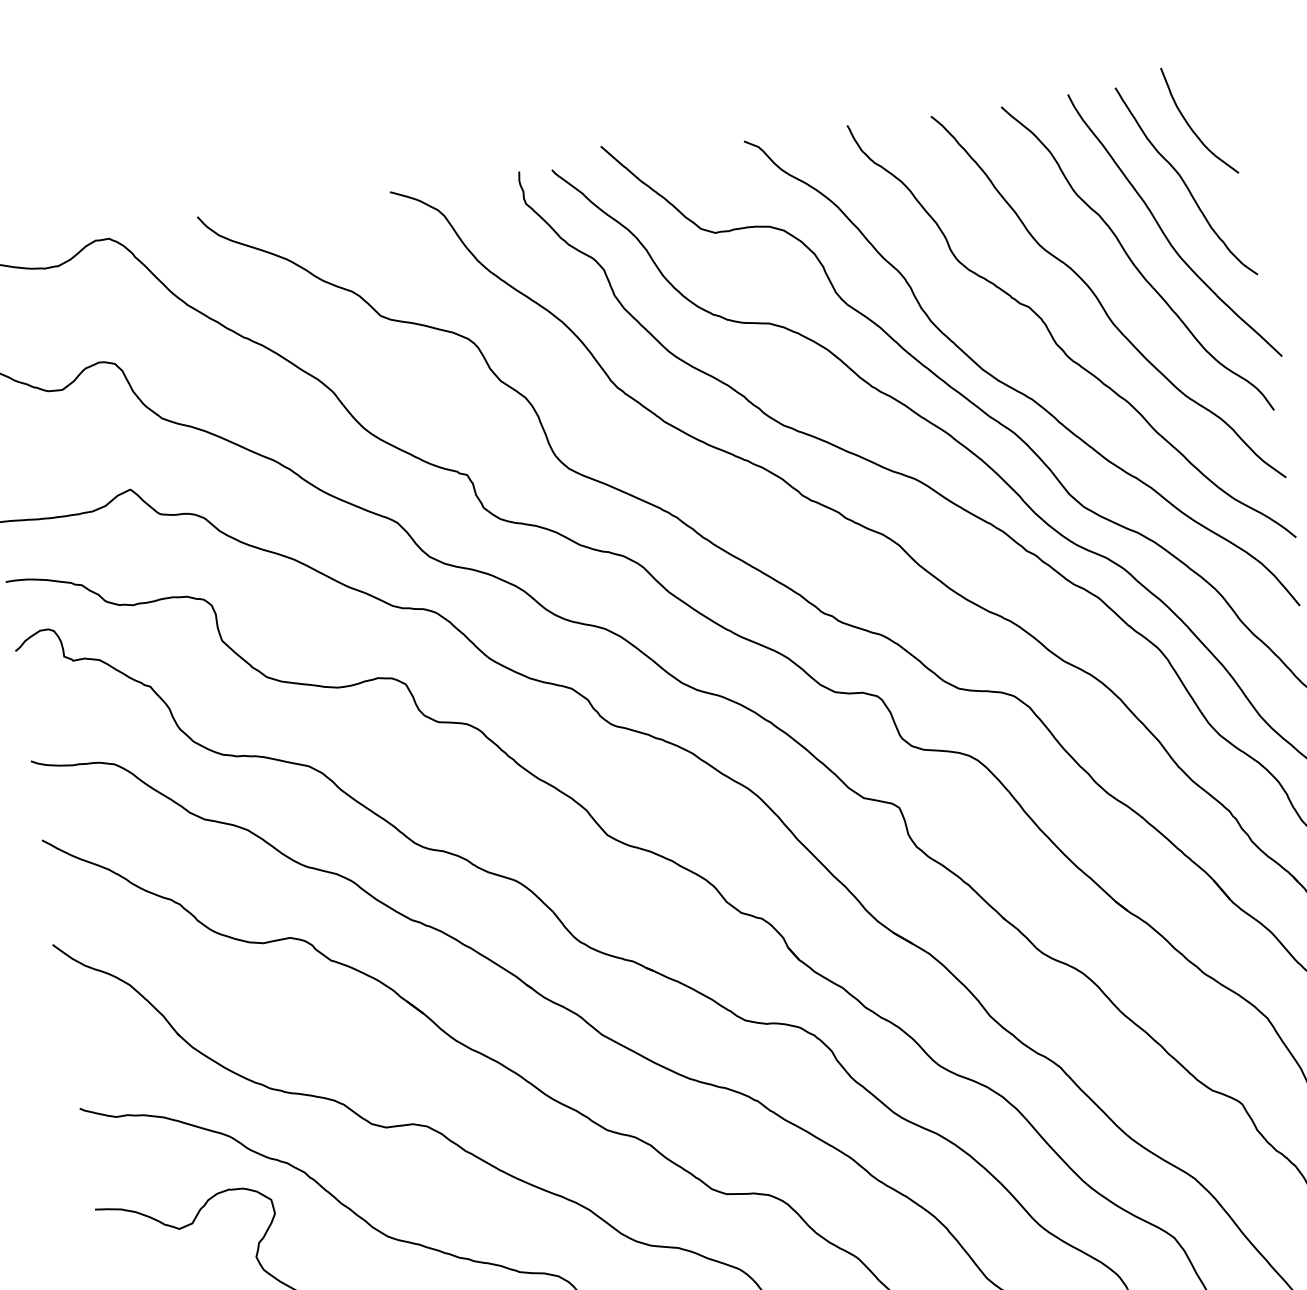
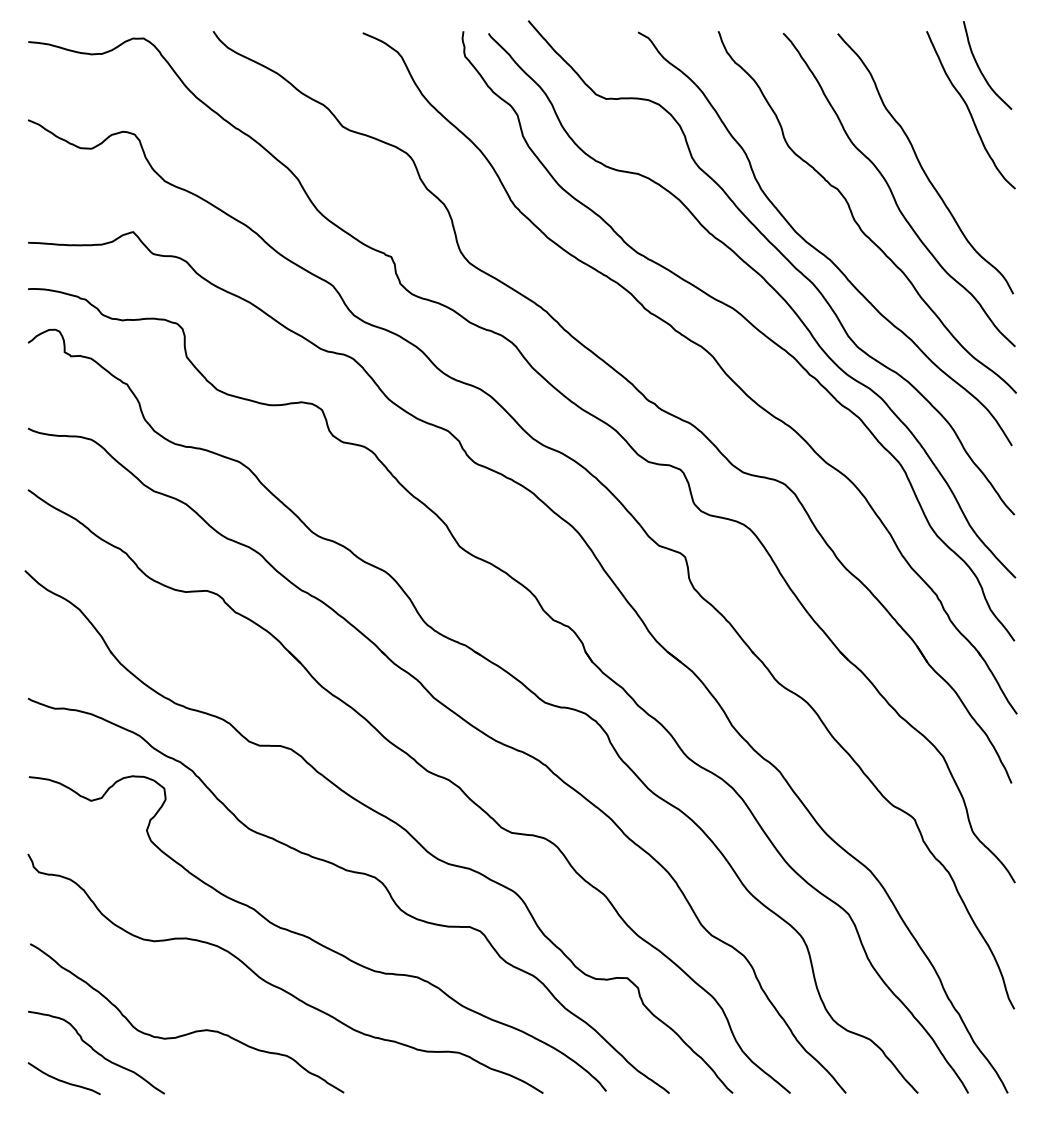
curve: (1165, 233) -> (949, 147), removed

